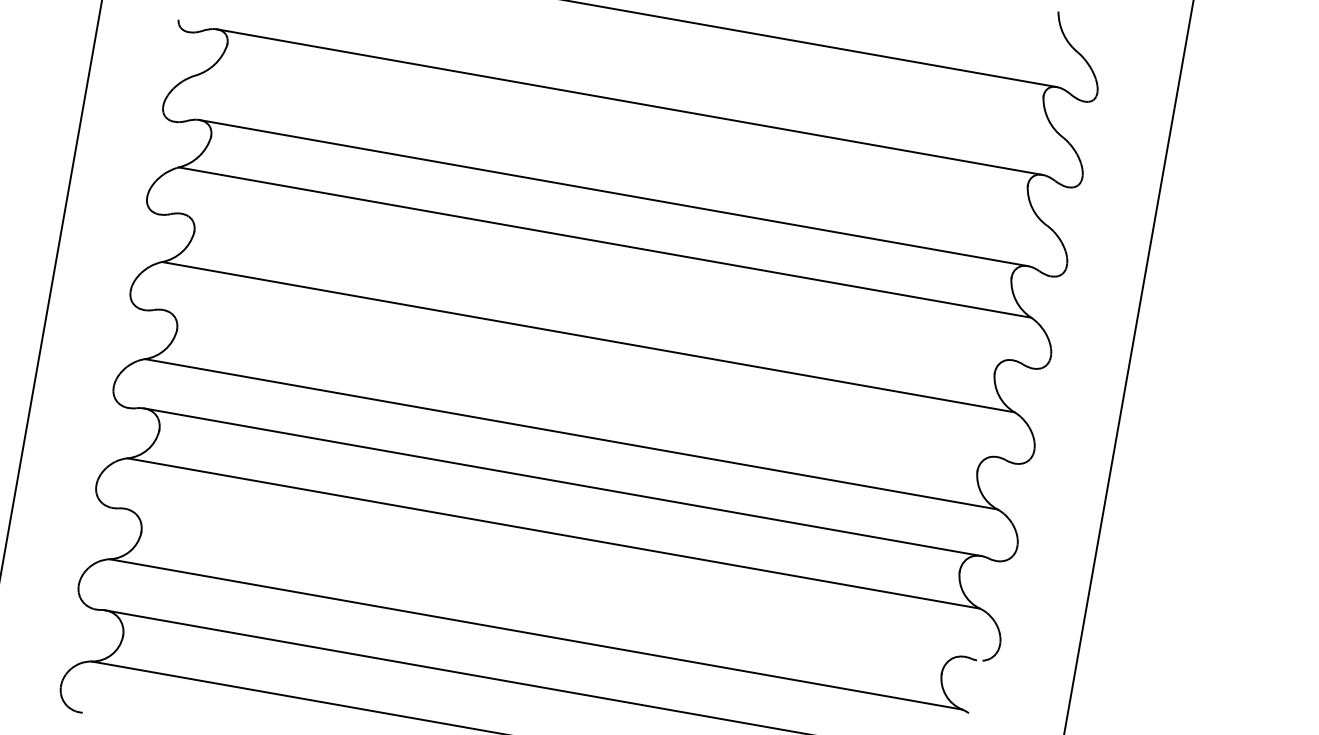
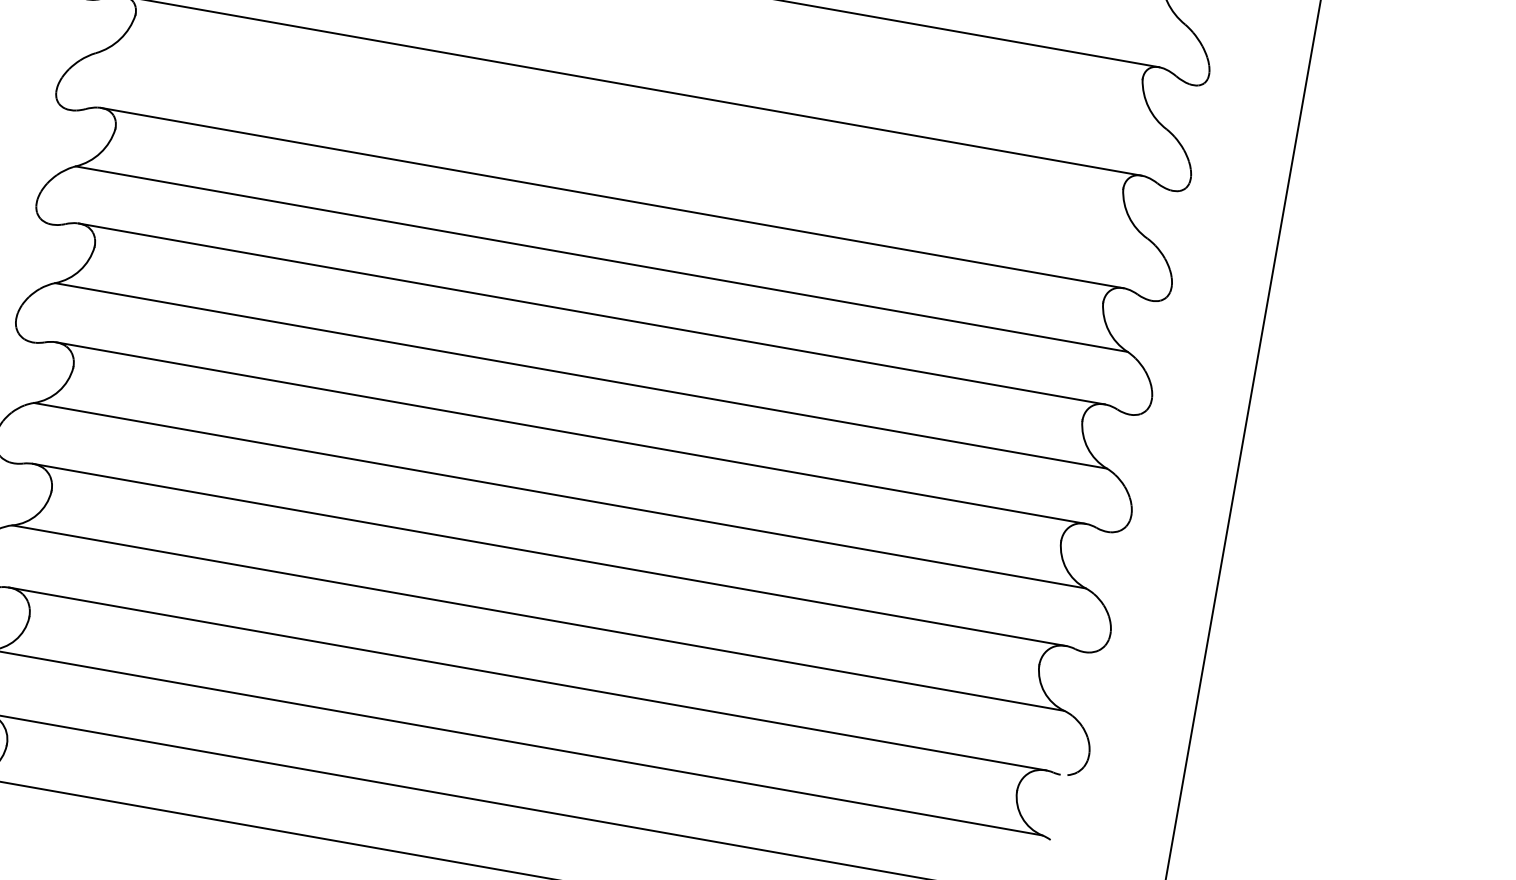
line: (596, 286) -> (591, 313), added
line: (580, 383) -> (571, 433), added
line: (544, 582) -> (526, 678), added

